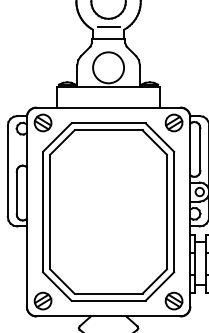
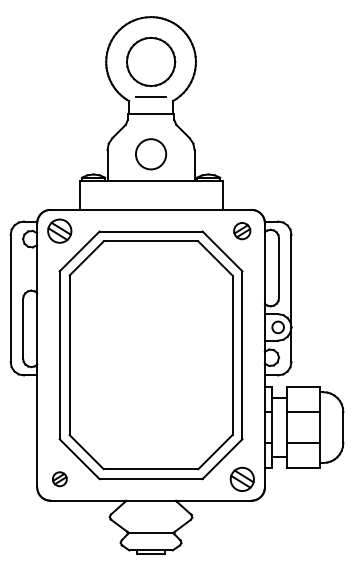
circle: (108, 67) -> (150, 153), size x0.7
part: (173, 122) -> (241, 230), size x0.7
part: (42, 300) -> (59, 478), size x0.6

